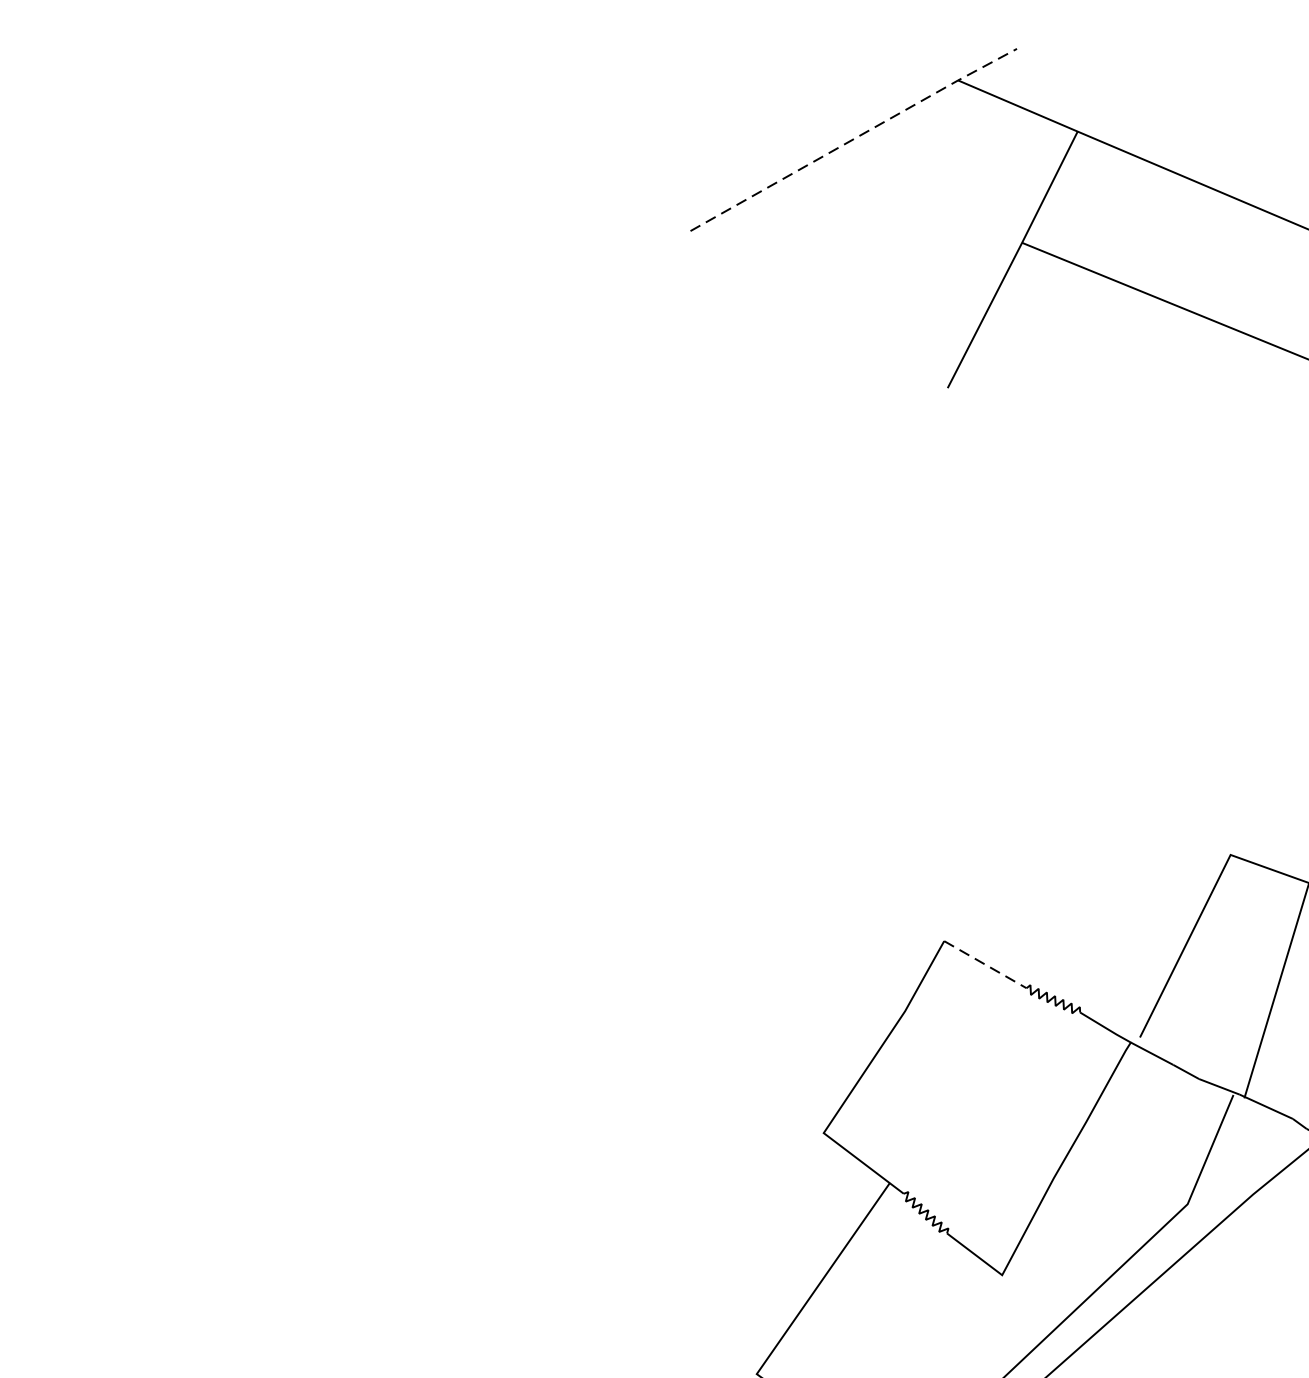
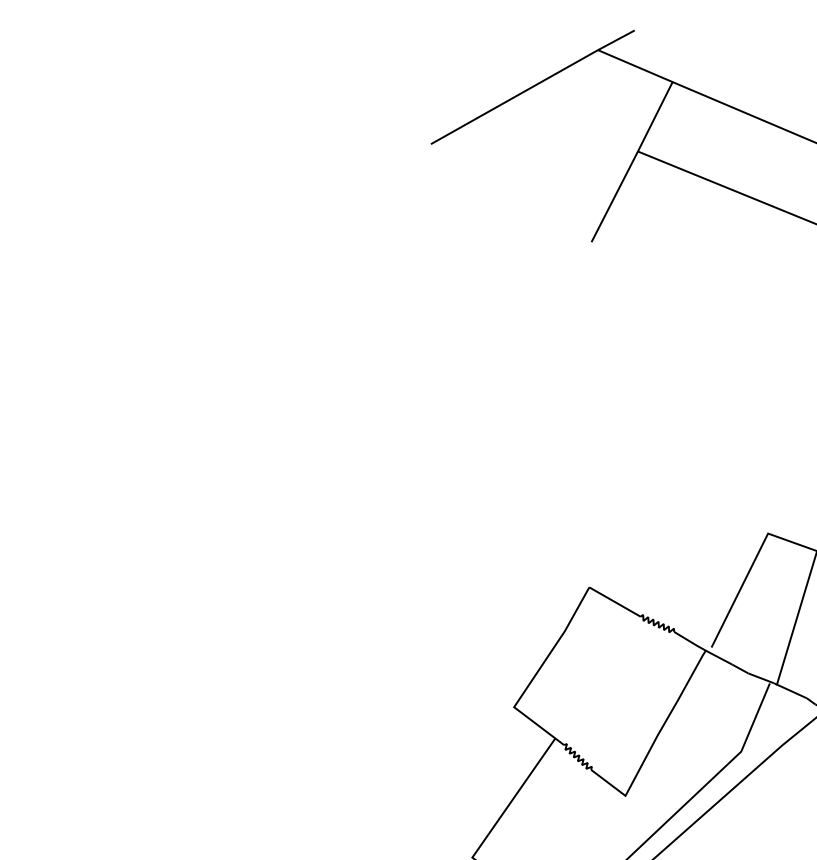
line: (854, 138) -> (533, 86), dashed -> solid
line: (986, 965) -> (615, 602), dashed -> solid

